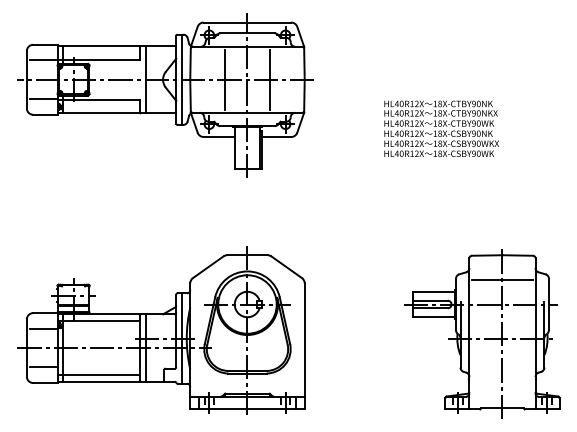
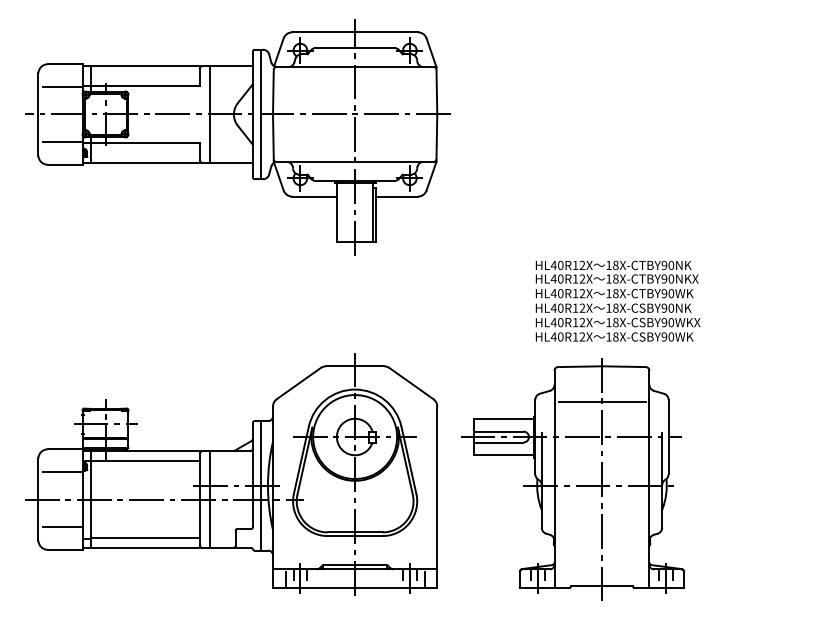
line: (225, 79) -> (323, 114), removed
line: (269, 79) -> (386, 114), removed
text: (441, 128) -> (617, 300), moved
part: (482, 333) -> (573, 478), moved

